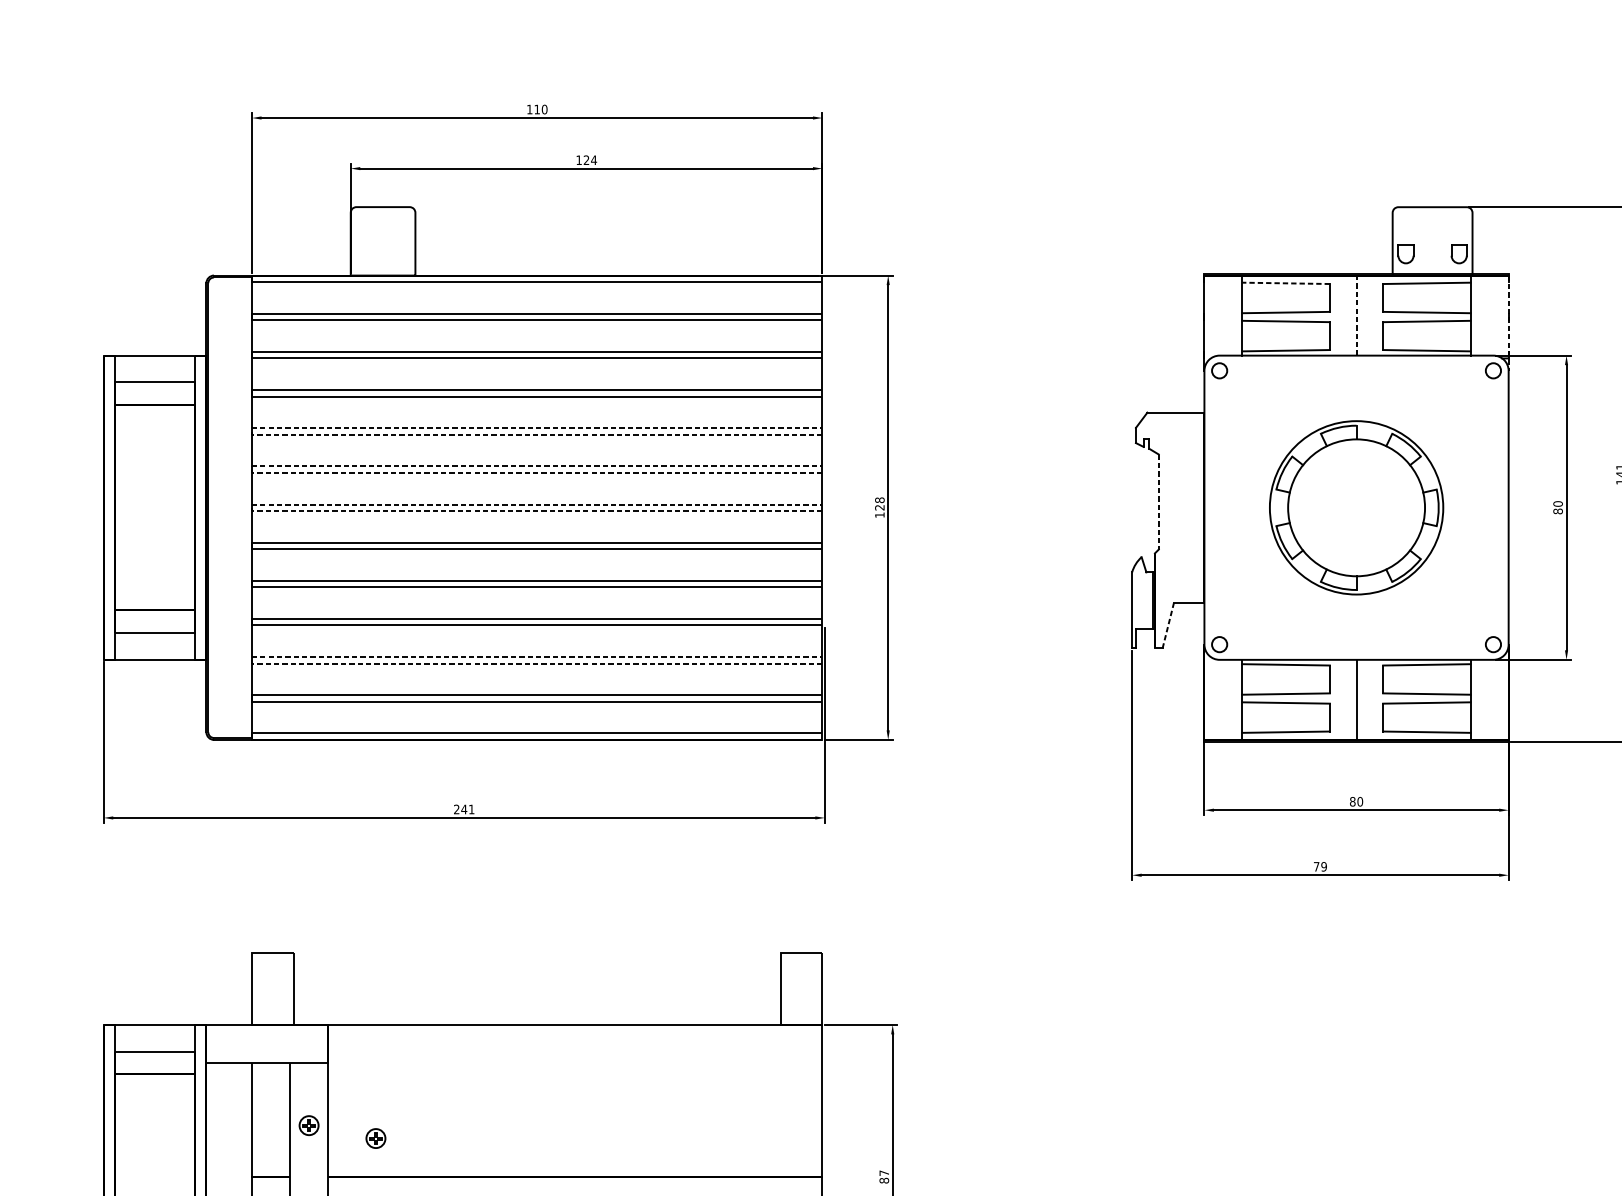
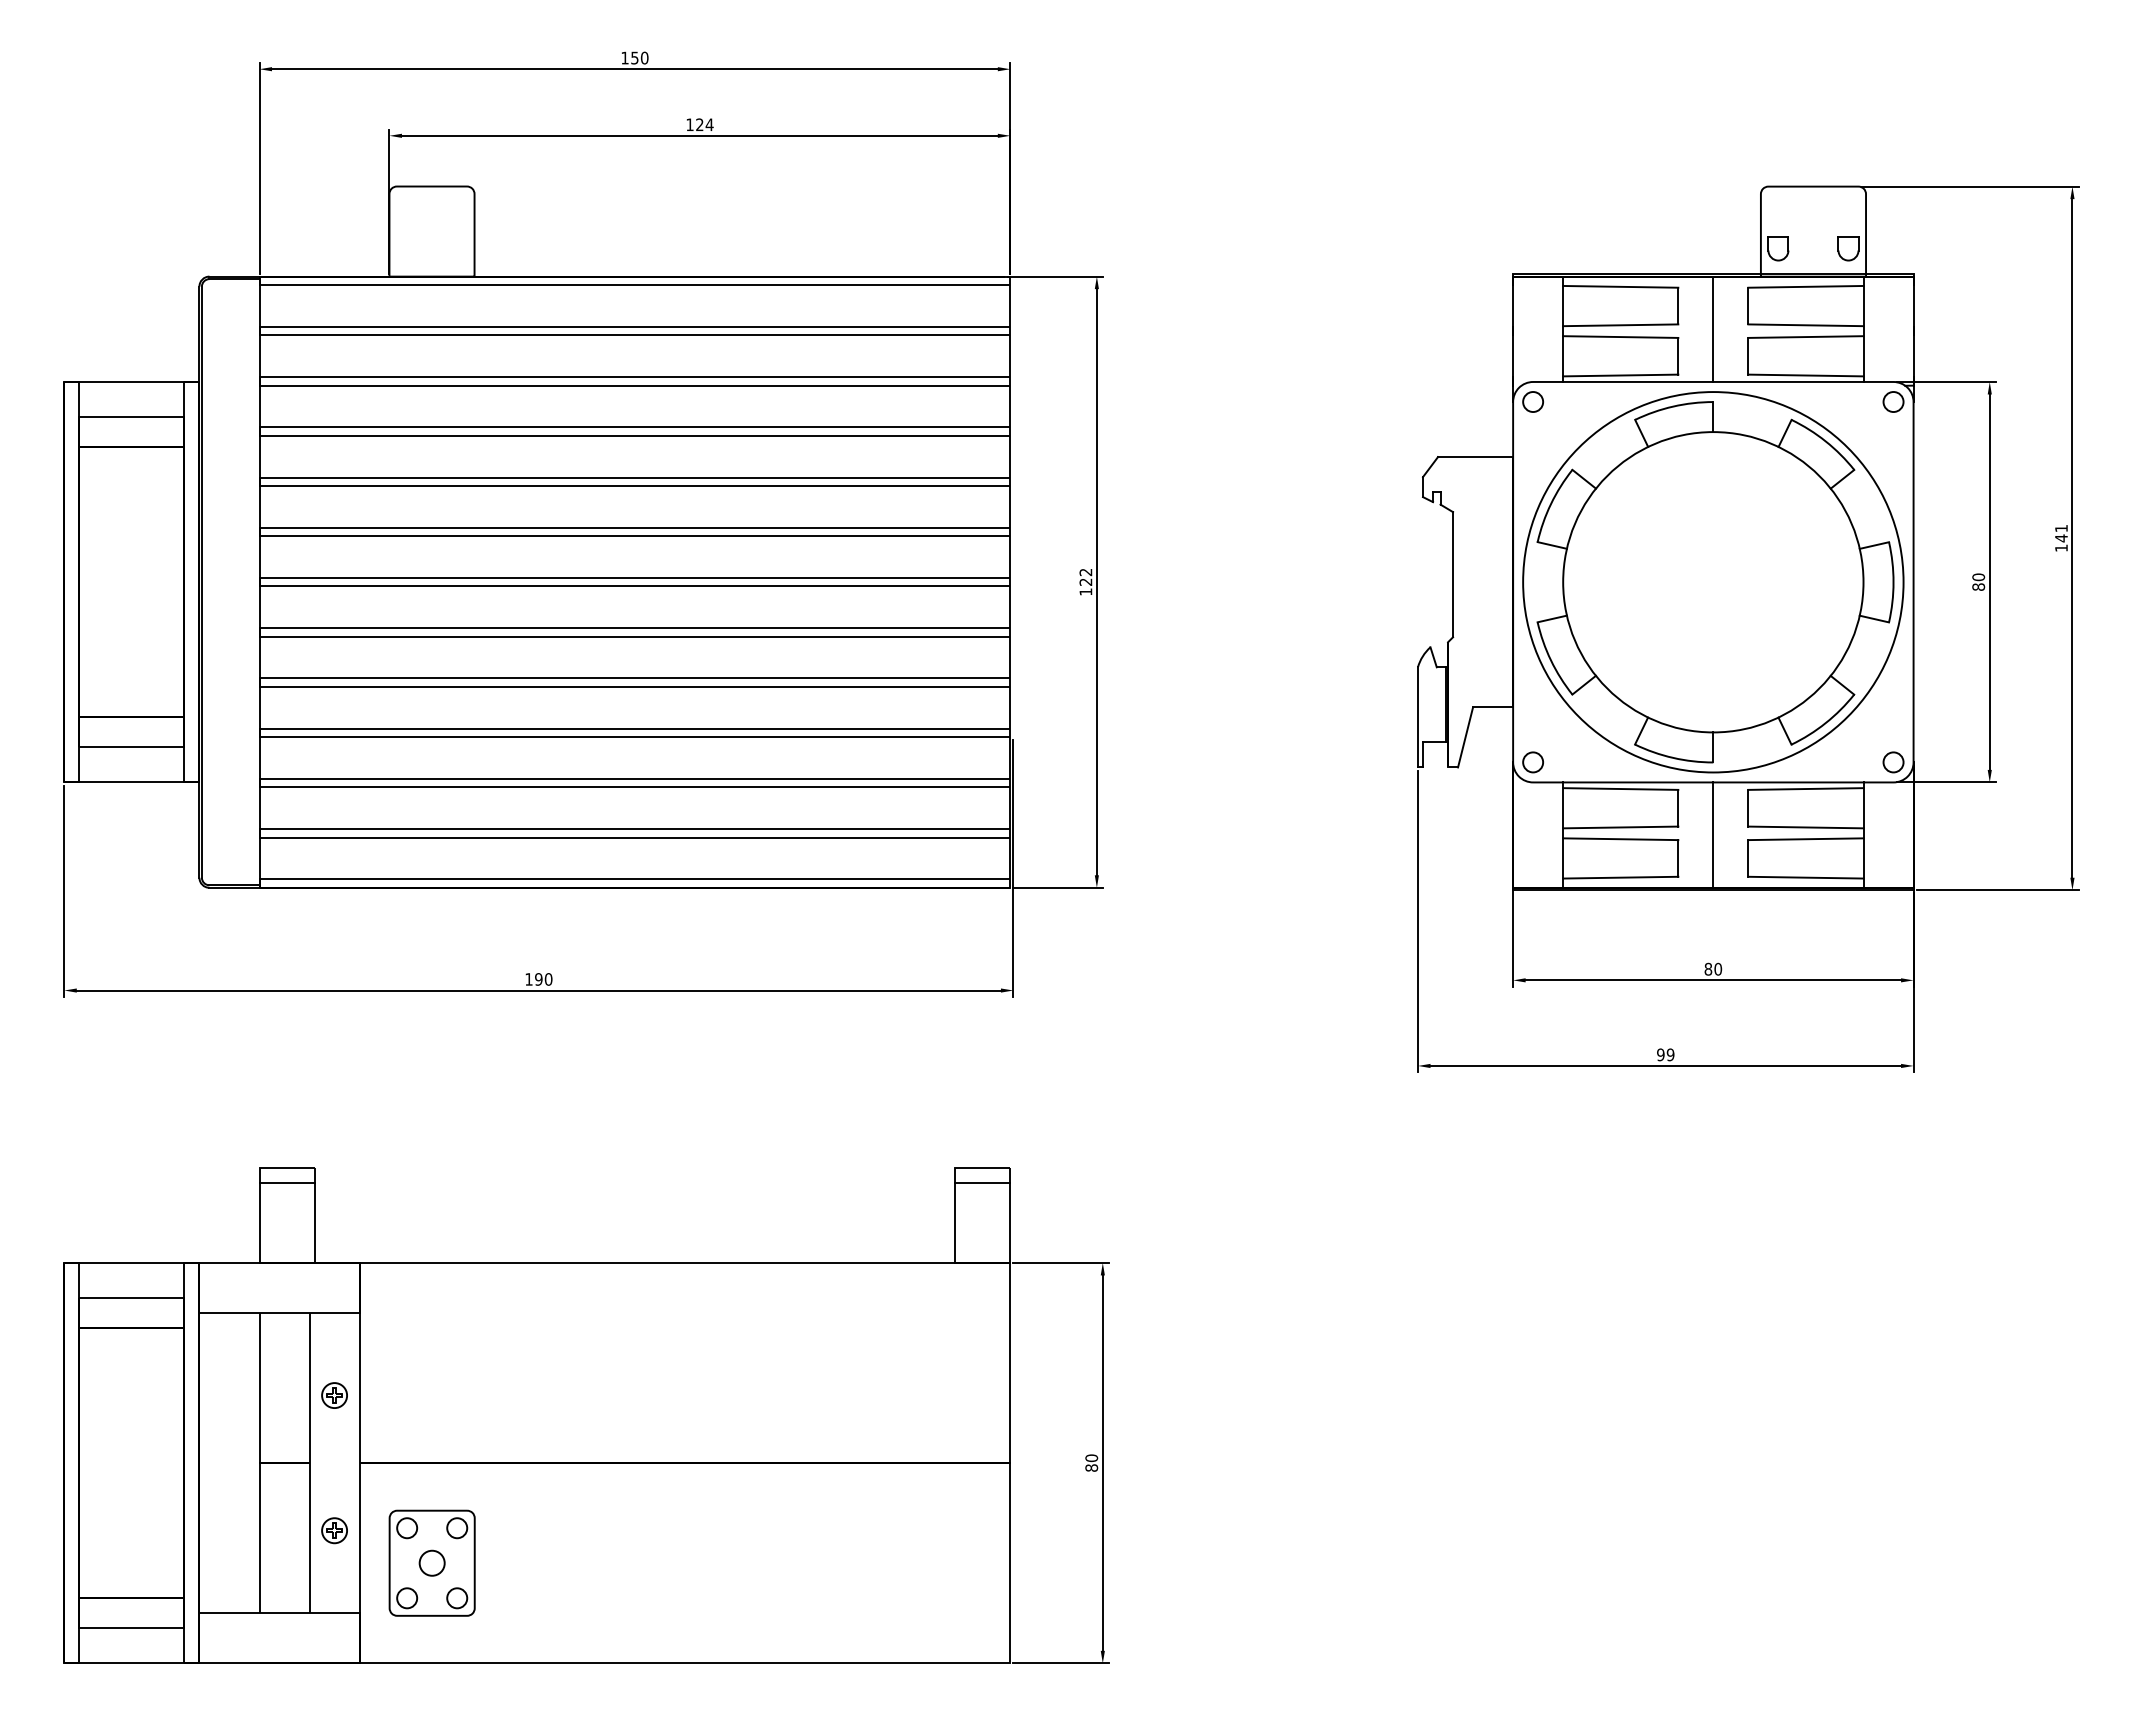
text: (536, 109) -> (634, 57), 110 -> 150
line: (1286, 283) -> (1620, 286), dashed -> solid
line: (1356, 315) -> (1713, 329), dashed -> solid
line: (1508, 323) -> (1913, 339), dashed -> solid
line: (252, 431) -> (259, 481), dashed -> solid
line: (252, 469) -> (259, 531), dashed -> solid
text: (879, 500) -> (1085, 572), 128 -> 122
line: (1159, 501) -> (1453, 574), dashed -> solid
line: (252, 507) -> (259, 581), dashed -> solid
part: (1356, 507) -> (1713, 582), size x1.67
line: (1168, 625) -> (1465, 737), dashed -> solid
line: (252, 659) -> (259, 782), dashed -> solid
text: (464, 809) -> (538, 979), 241 -> 190
text: (1316, 866) -> (1660, 1054), 79 -> 99
line: (272, 963) -> (286, 1182), added
line: (801, 963) -> (982, 1182), added
part: (375, 1138) -> (422, 1412), removed
text: (884, 1173) -> (1091, 1458), 87 -> 80

